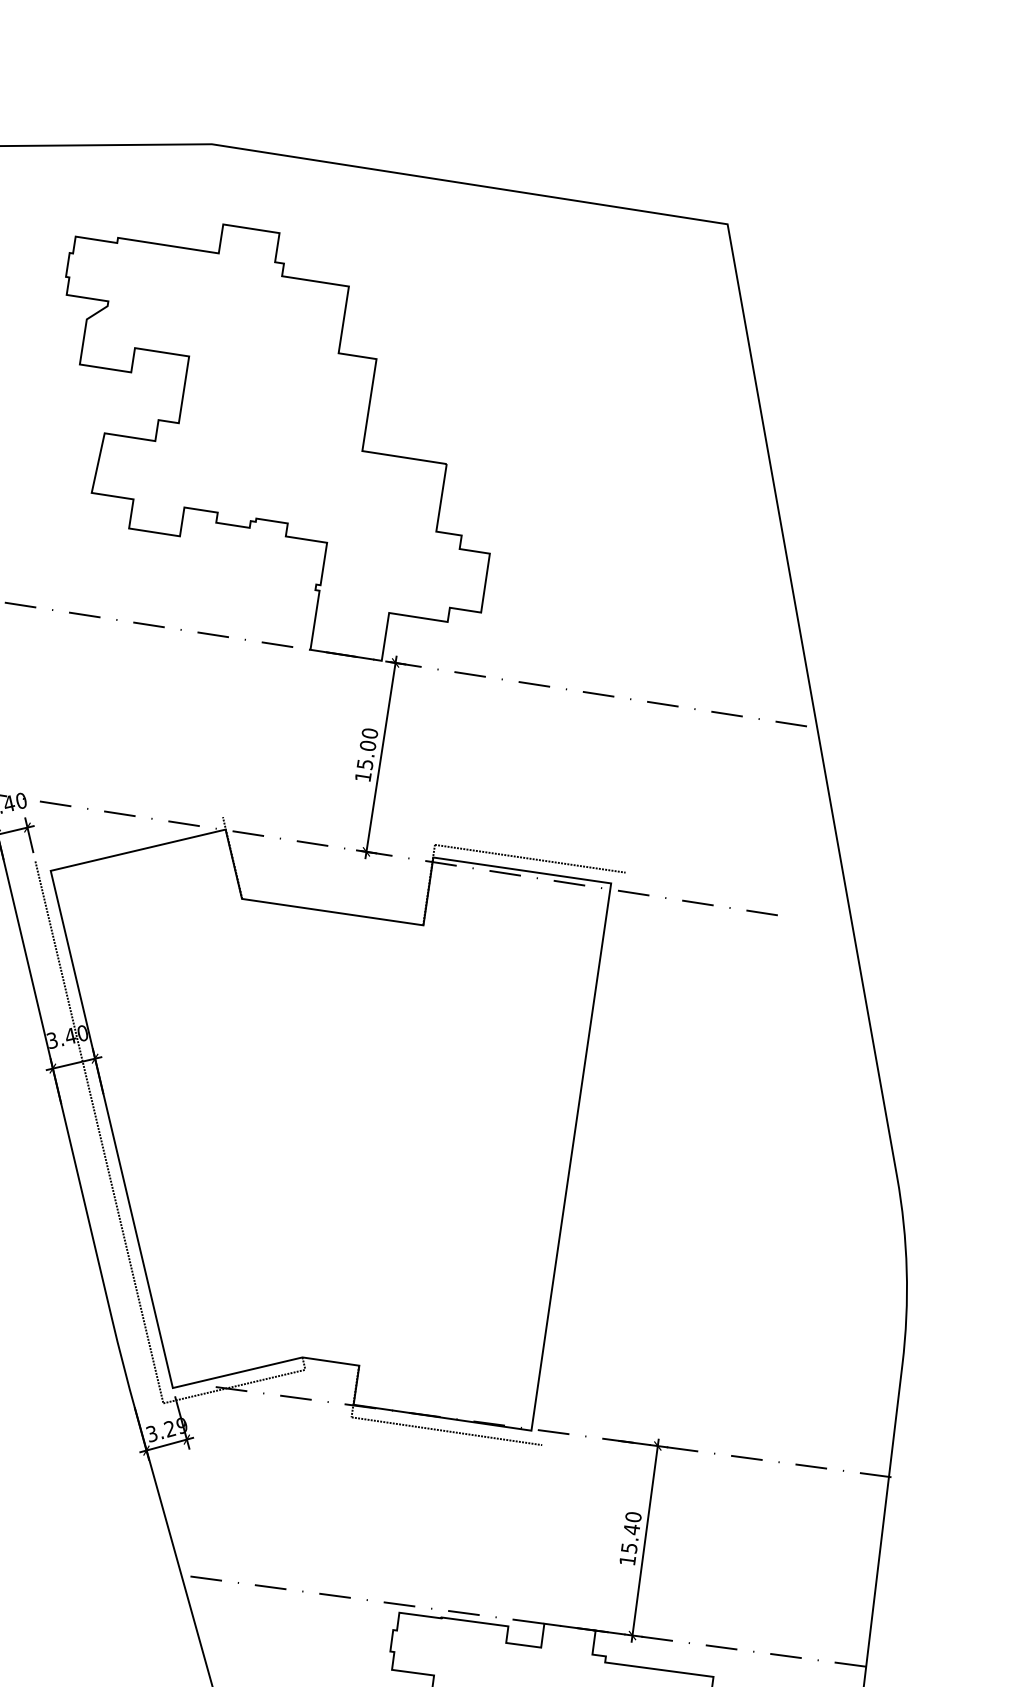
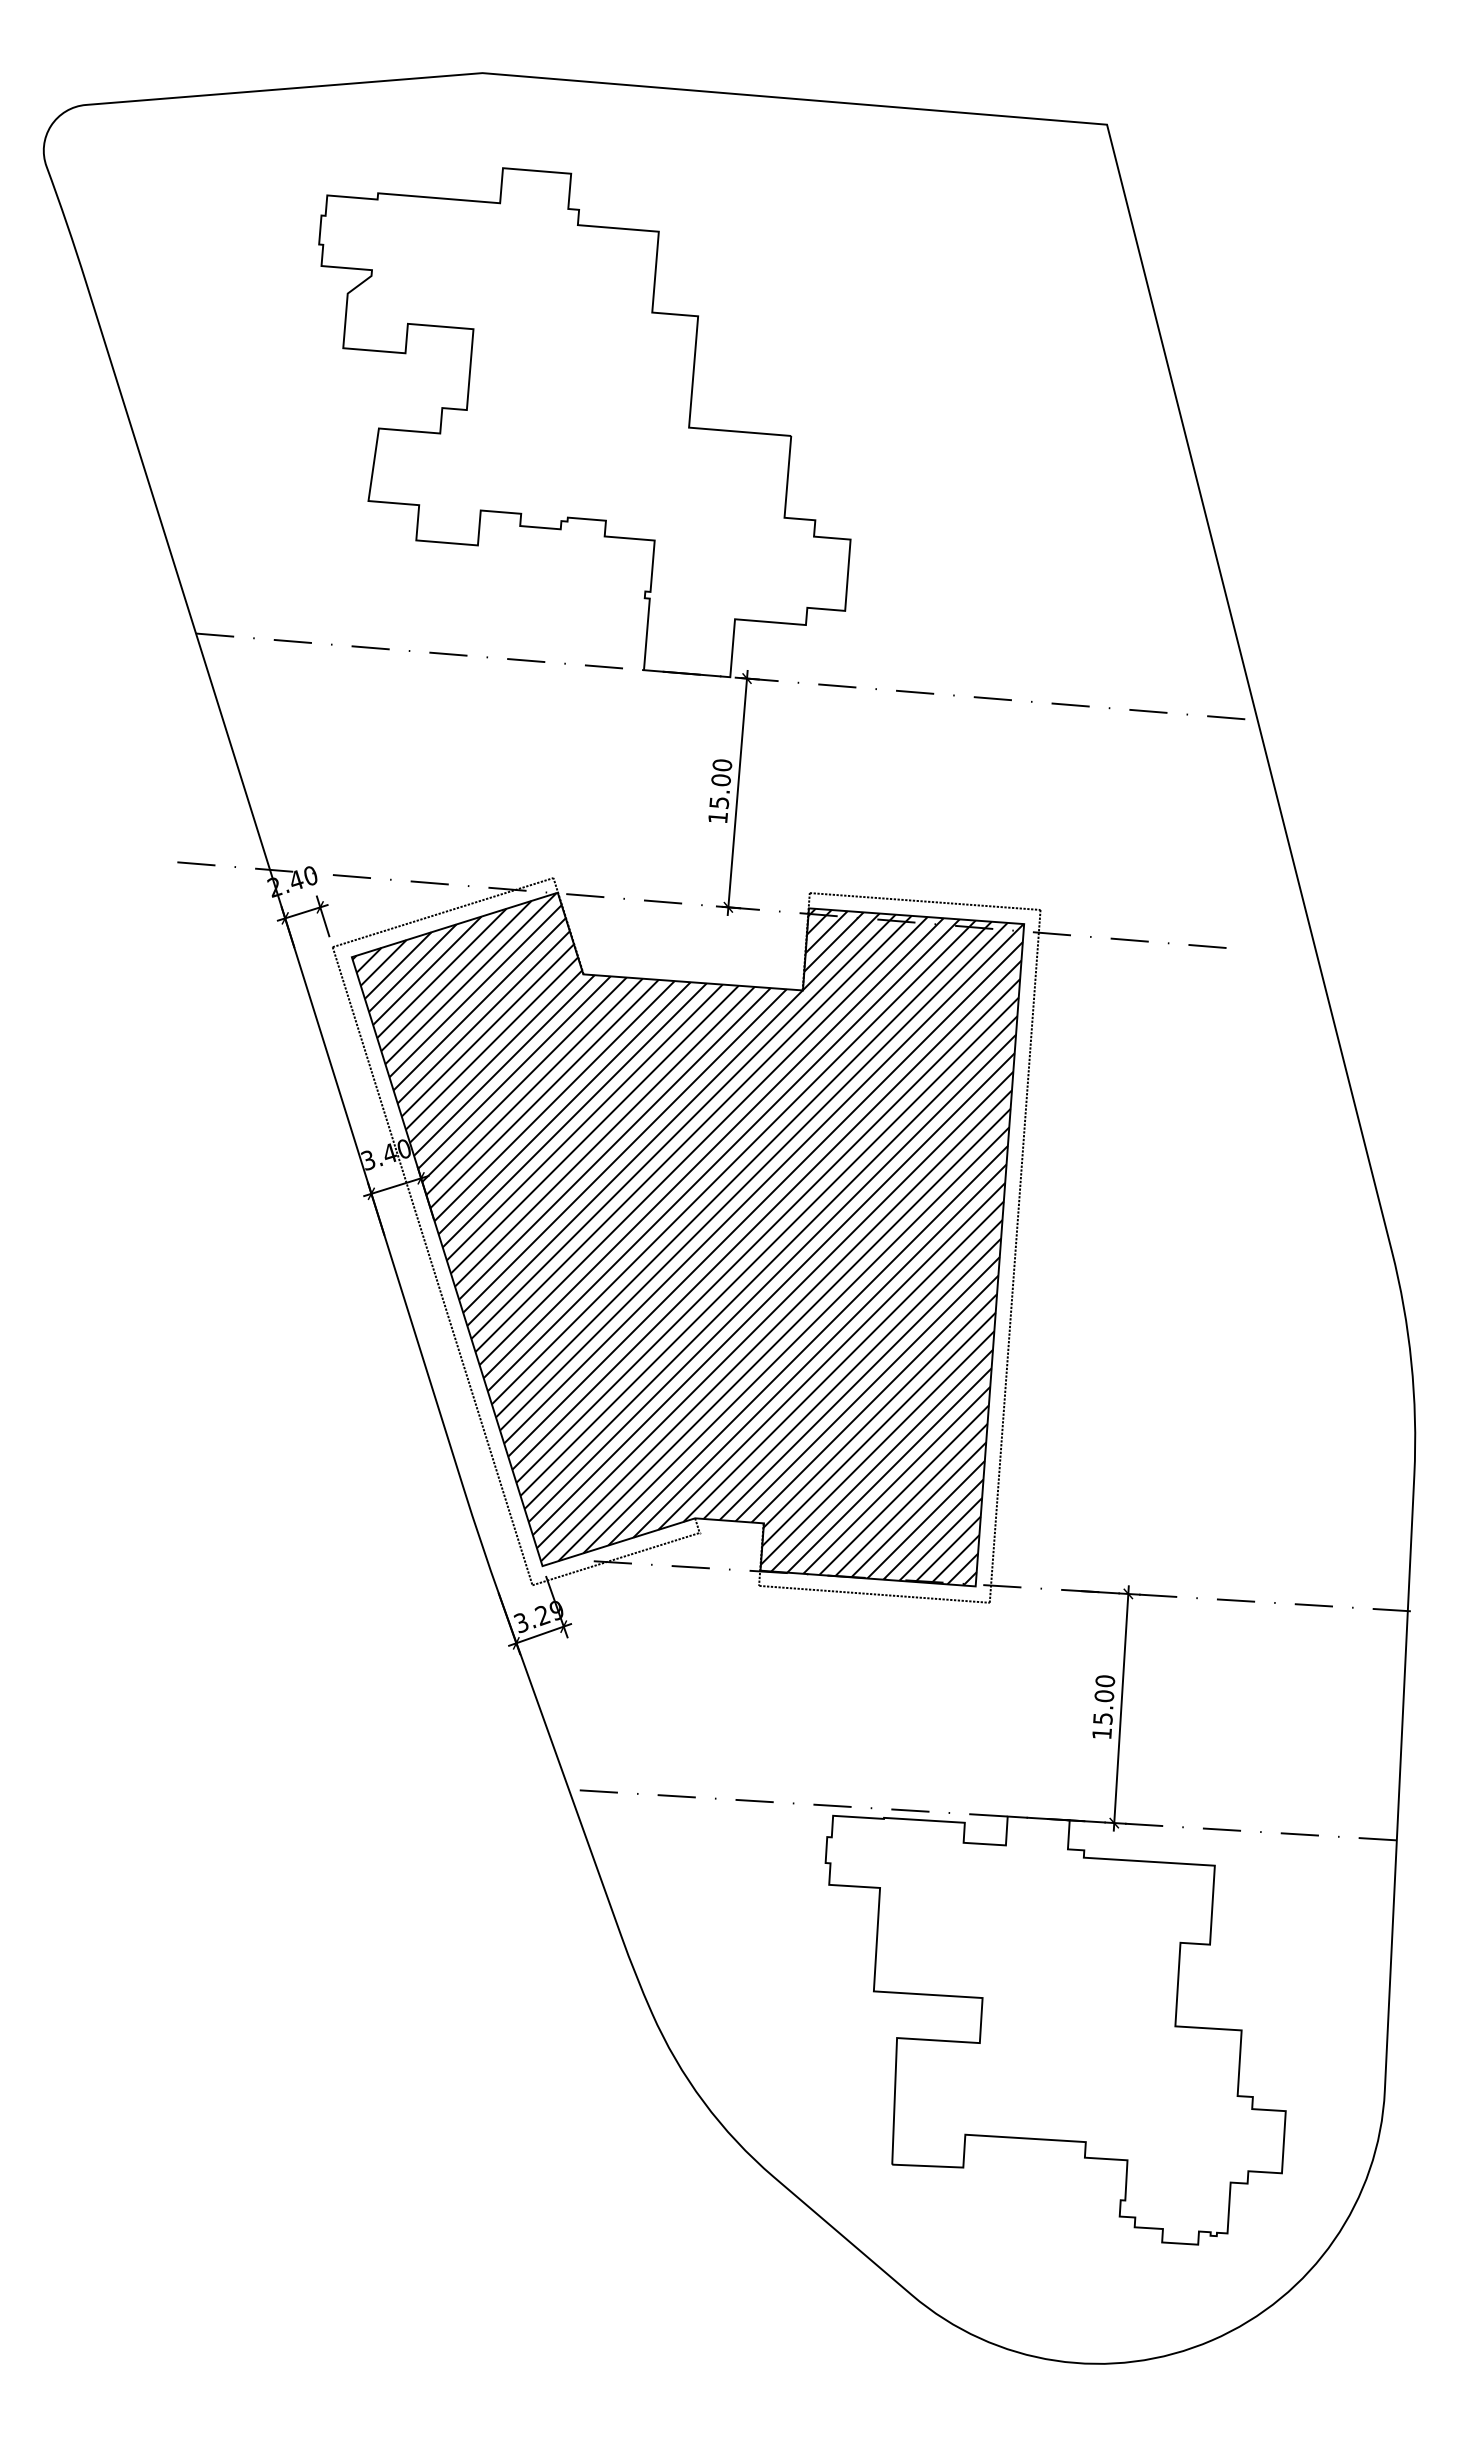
line: (128, 839) -> (442, 912), added
hatch: (312, 1125) -> (687, 1239), added
line: (583, 1158) -> (1014, 1255), added
text: (631, 1529) -> (1104, 1696), 15.40 -> 15.00

